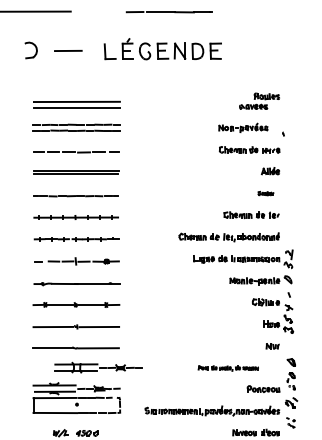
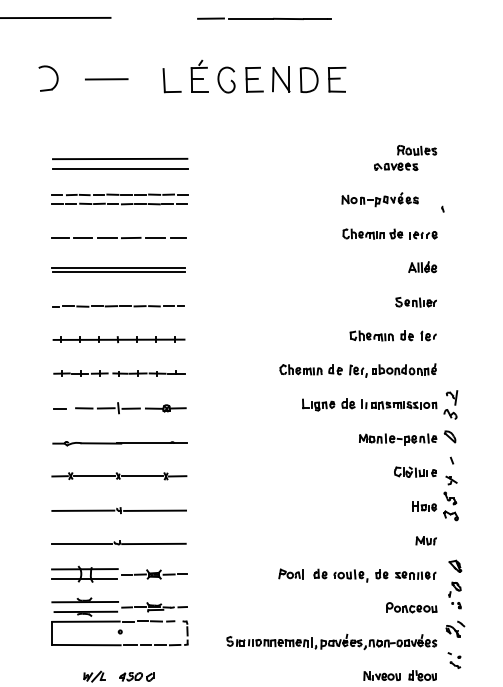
part: (265, 193) -> (414, 302), size x1.67
part: (98, 367) -> (119, 573), moved
part: (228, 368) -> (356, 575), size x1.67

